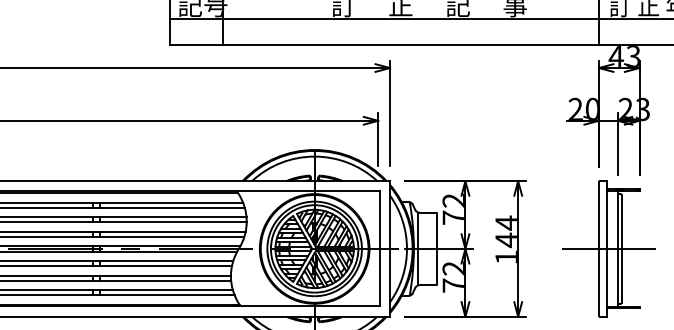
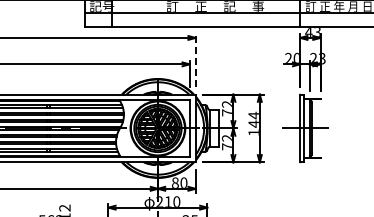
line: (389, 113) -> (195, 60), solid -> dashed

